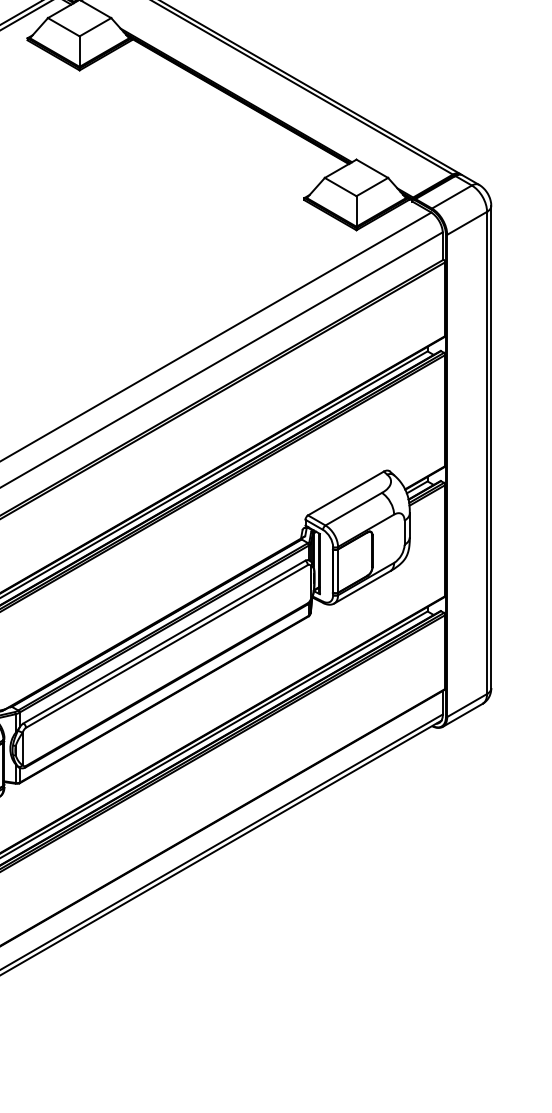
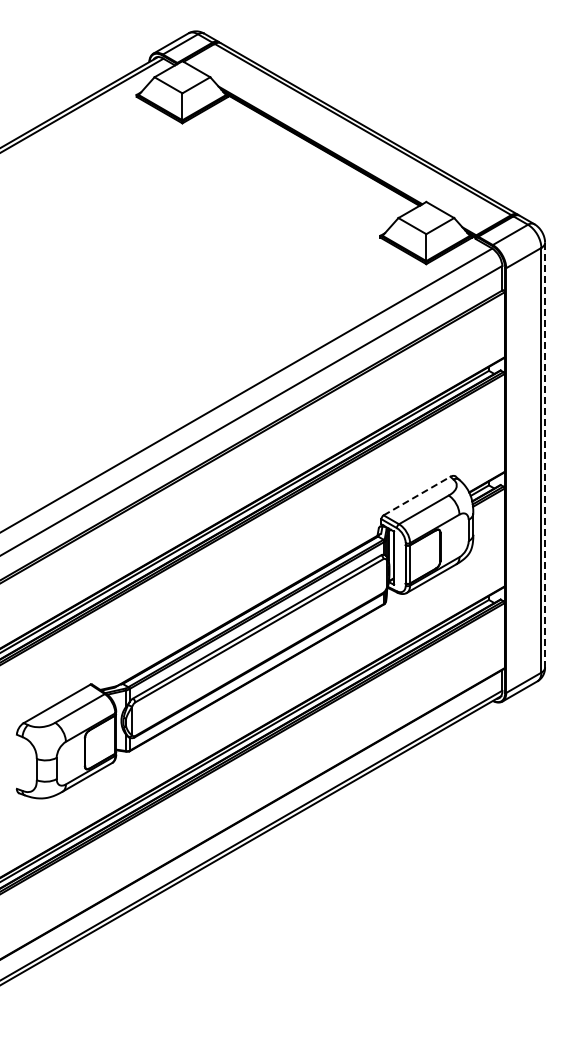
line: (491, 447) -> (545, 455), solid -> dashed
line: (346, 494) -> (417, 496), solid -> dashed

